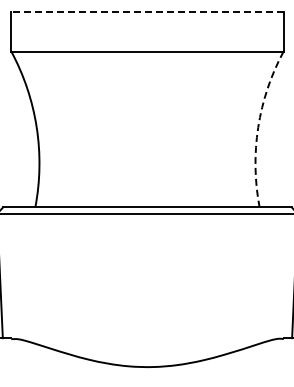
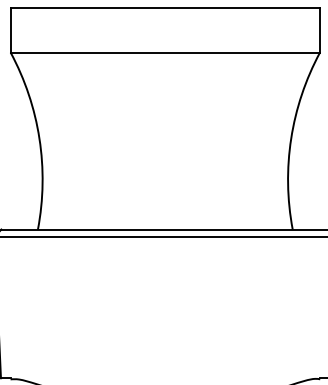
line: (146, 12) -> (164, 8), dashed -> solid
arc: (258, 127) -> (291, 138), dashed -> solid

